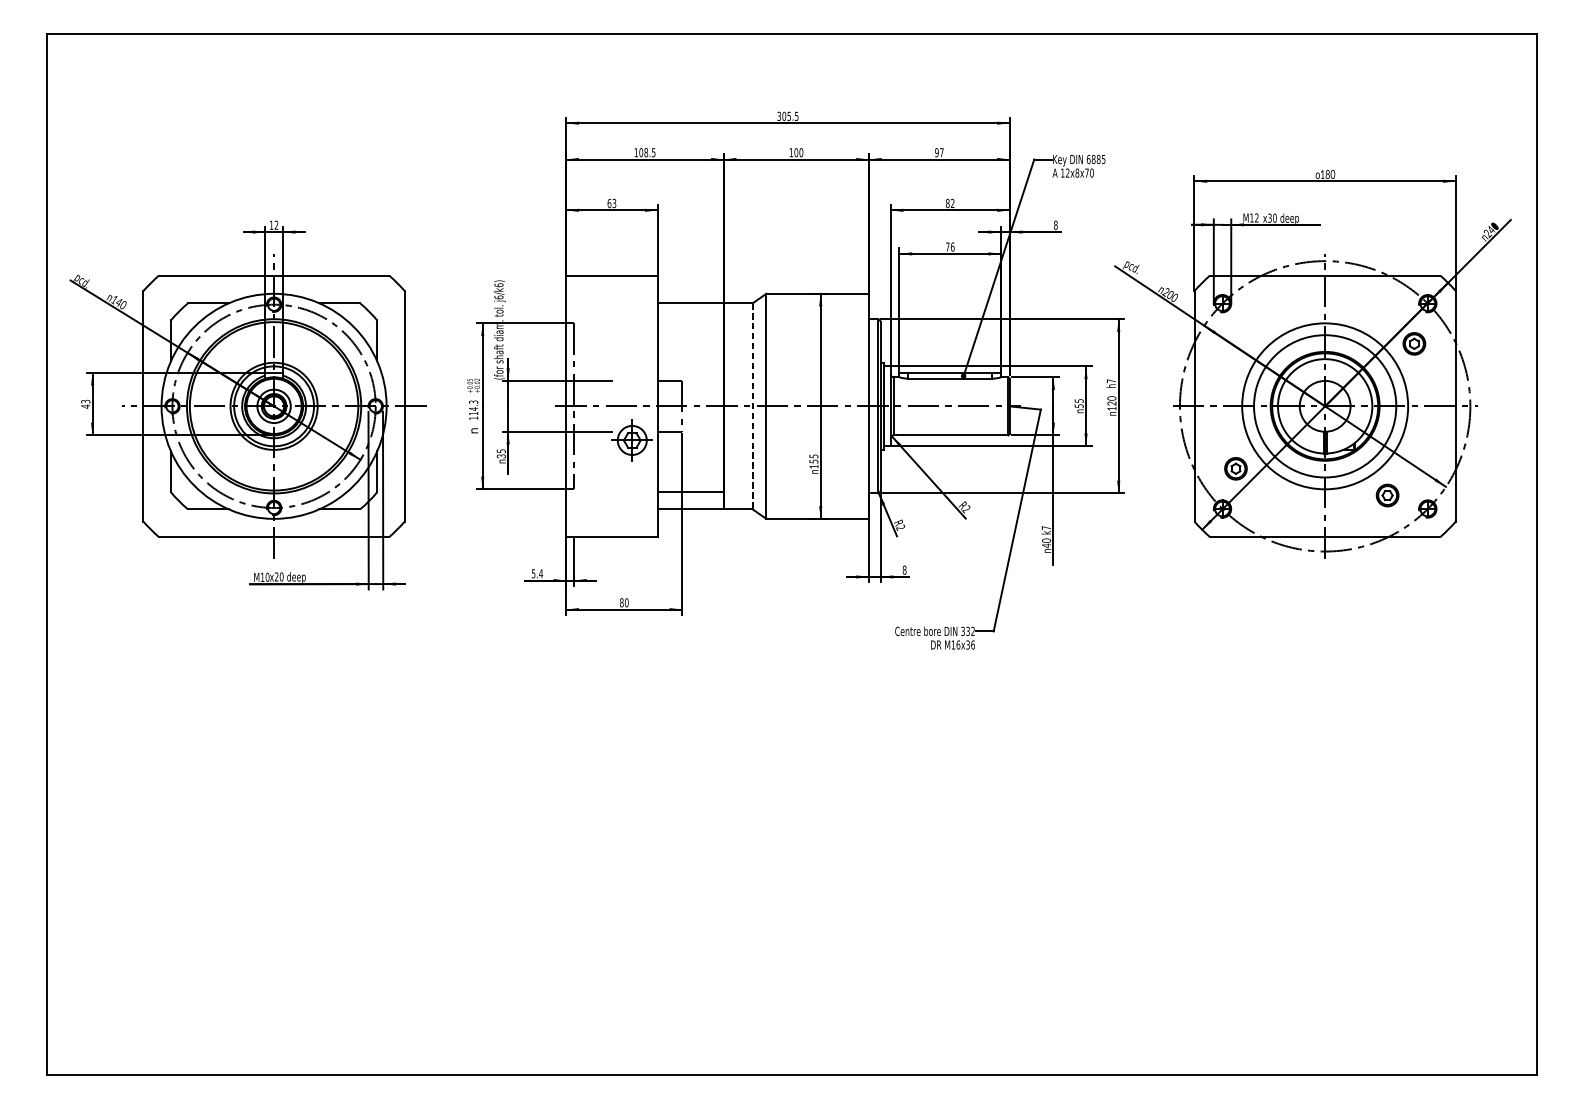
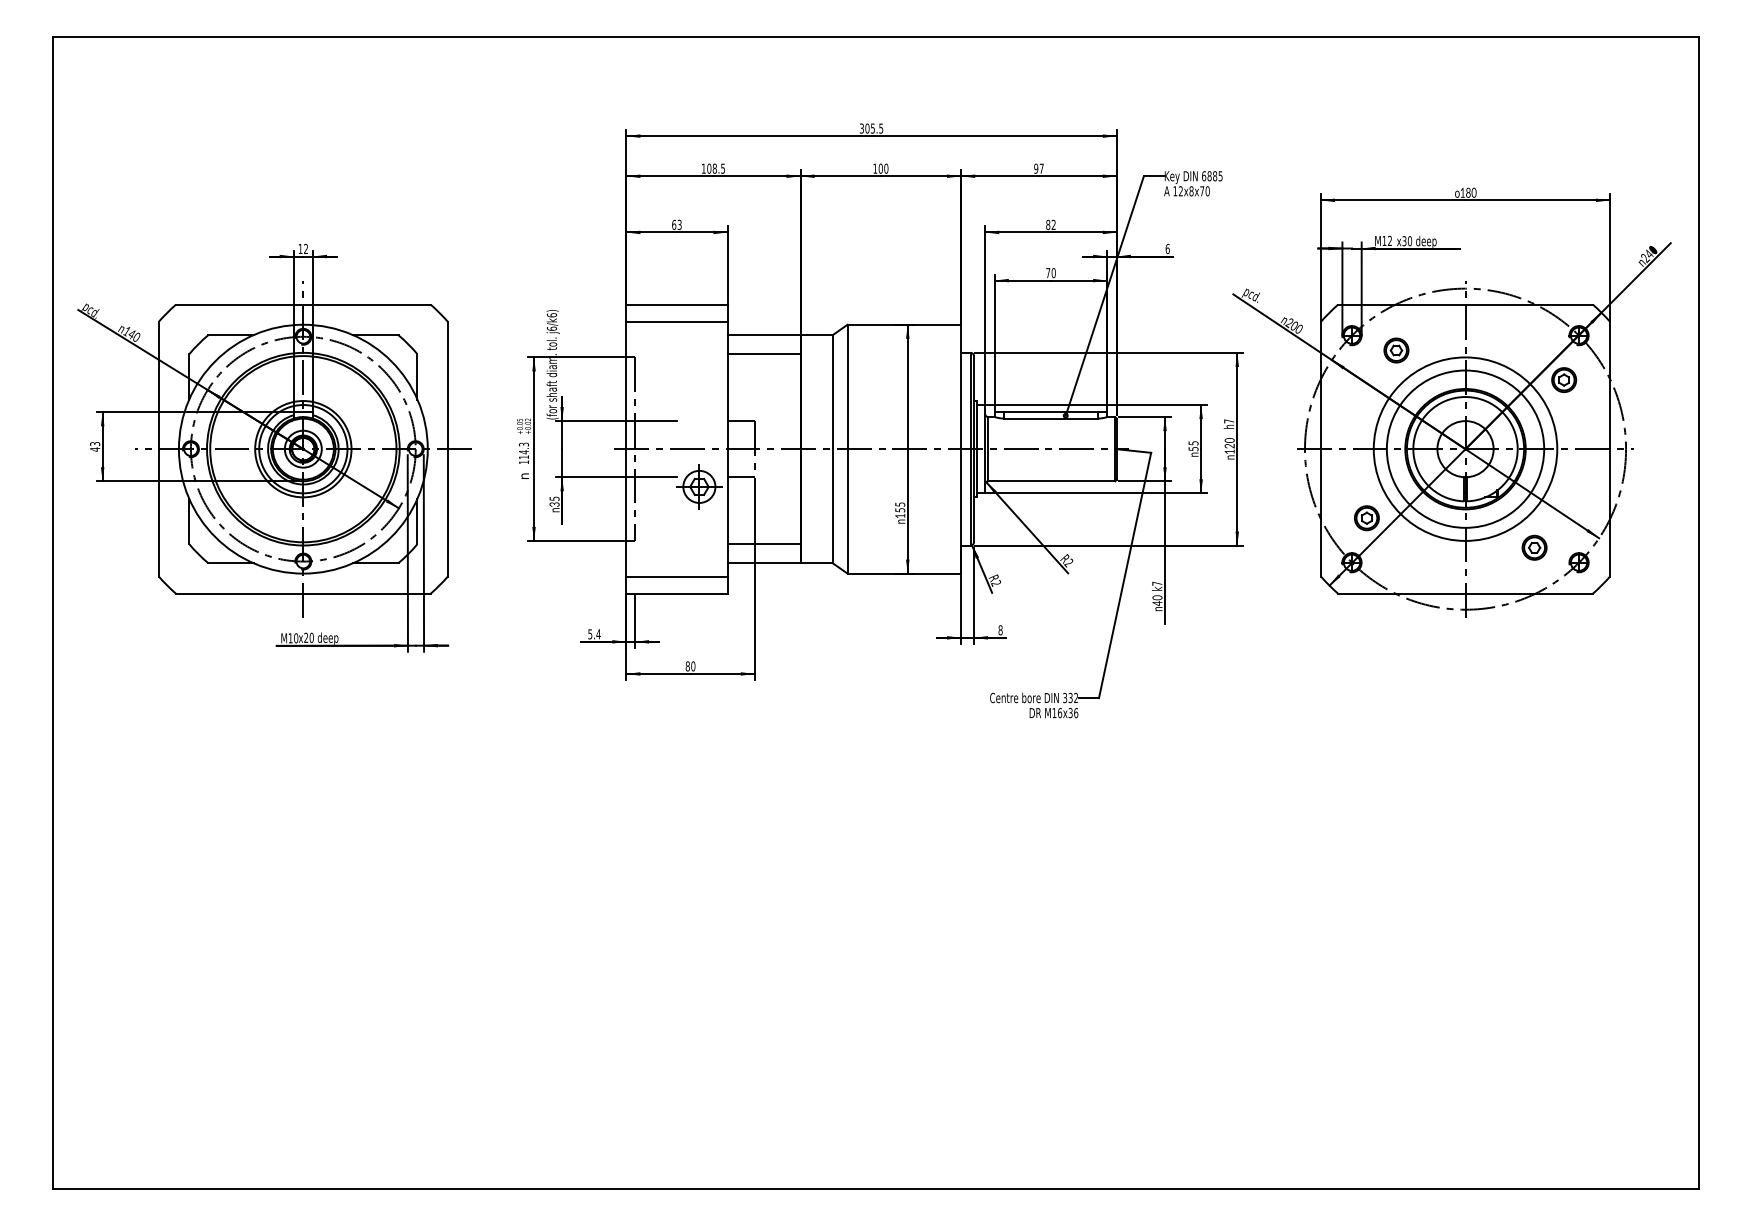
text: (1055, 224) -> (1167, 248), 8 -> 6
text: (952, 246) -> (1053, 272), 76 -> 70
line: (611, 290) -> (676, 321), added
part: (1262, 317) -> (1396, 350), added
line: (690, 320) -> (763, 354), added
line: (752, 406) -> (832, 449), dashed -> solid
line: (611, 521) -> (676, 576), added

